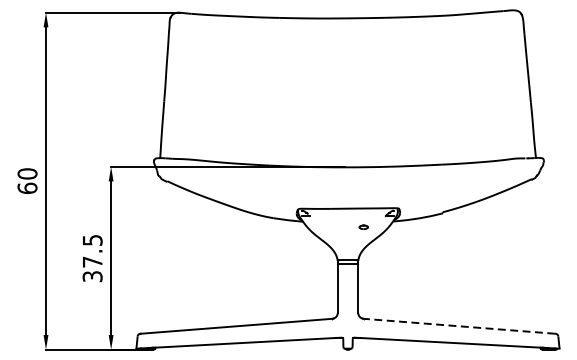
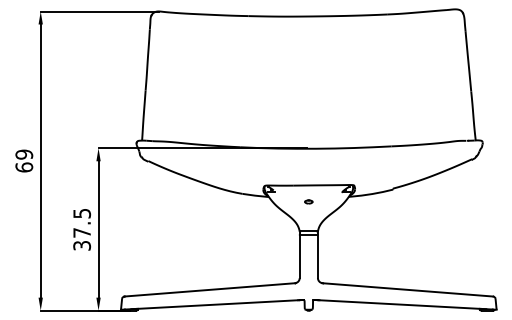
text: (27, 173) -> (24, 154), 60 -> 69
part: (363, 226) -> (308, 201), moved
line: (459, 325) -> (407, 289), dashed -> solid

